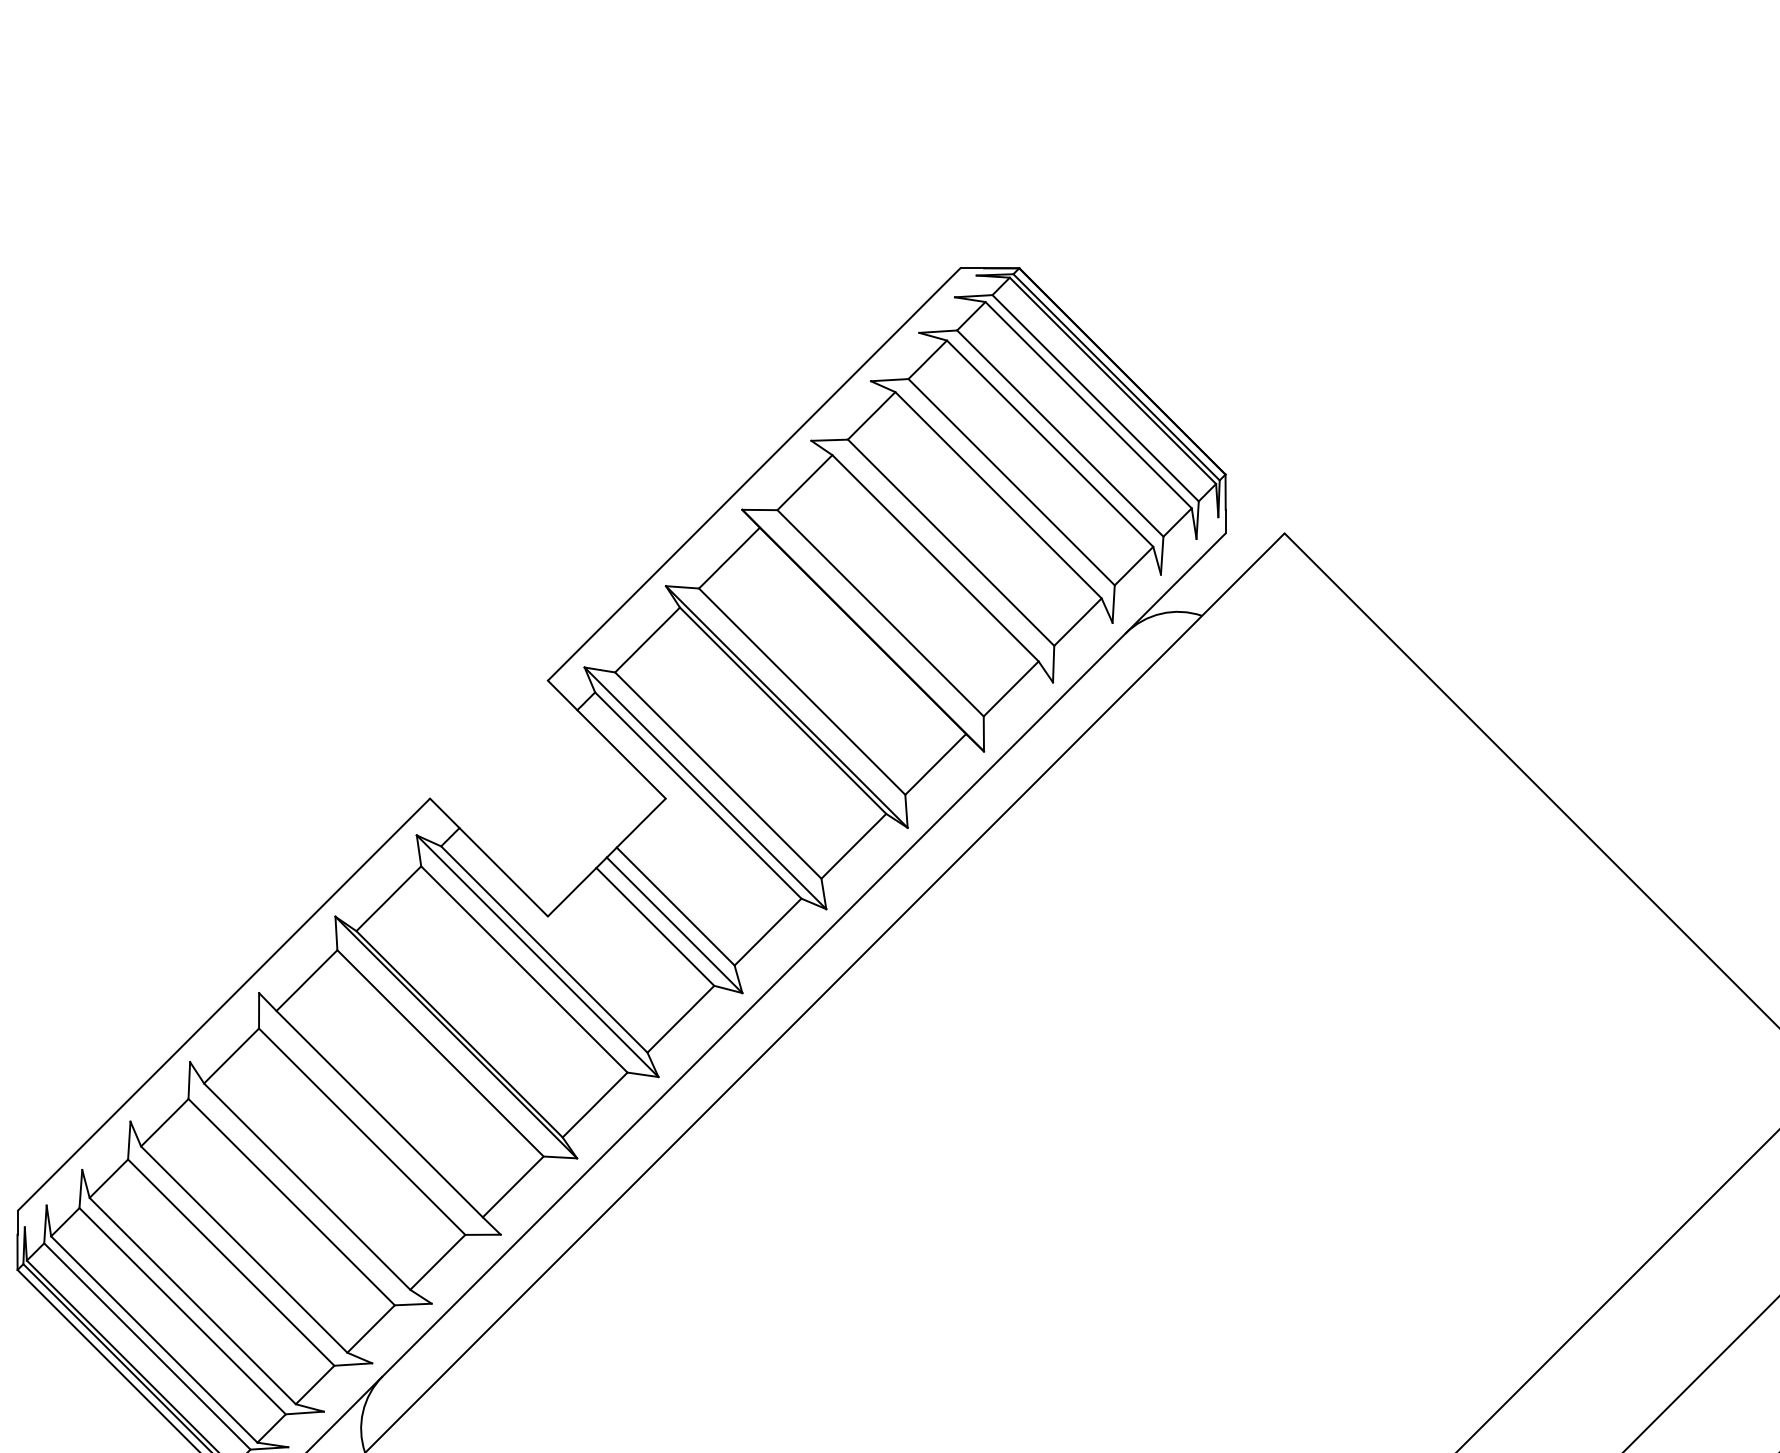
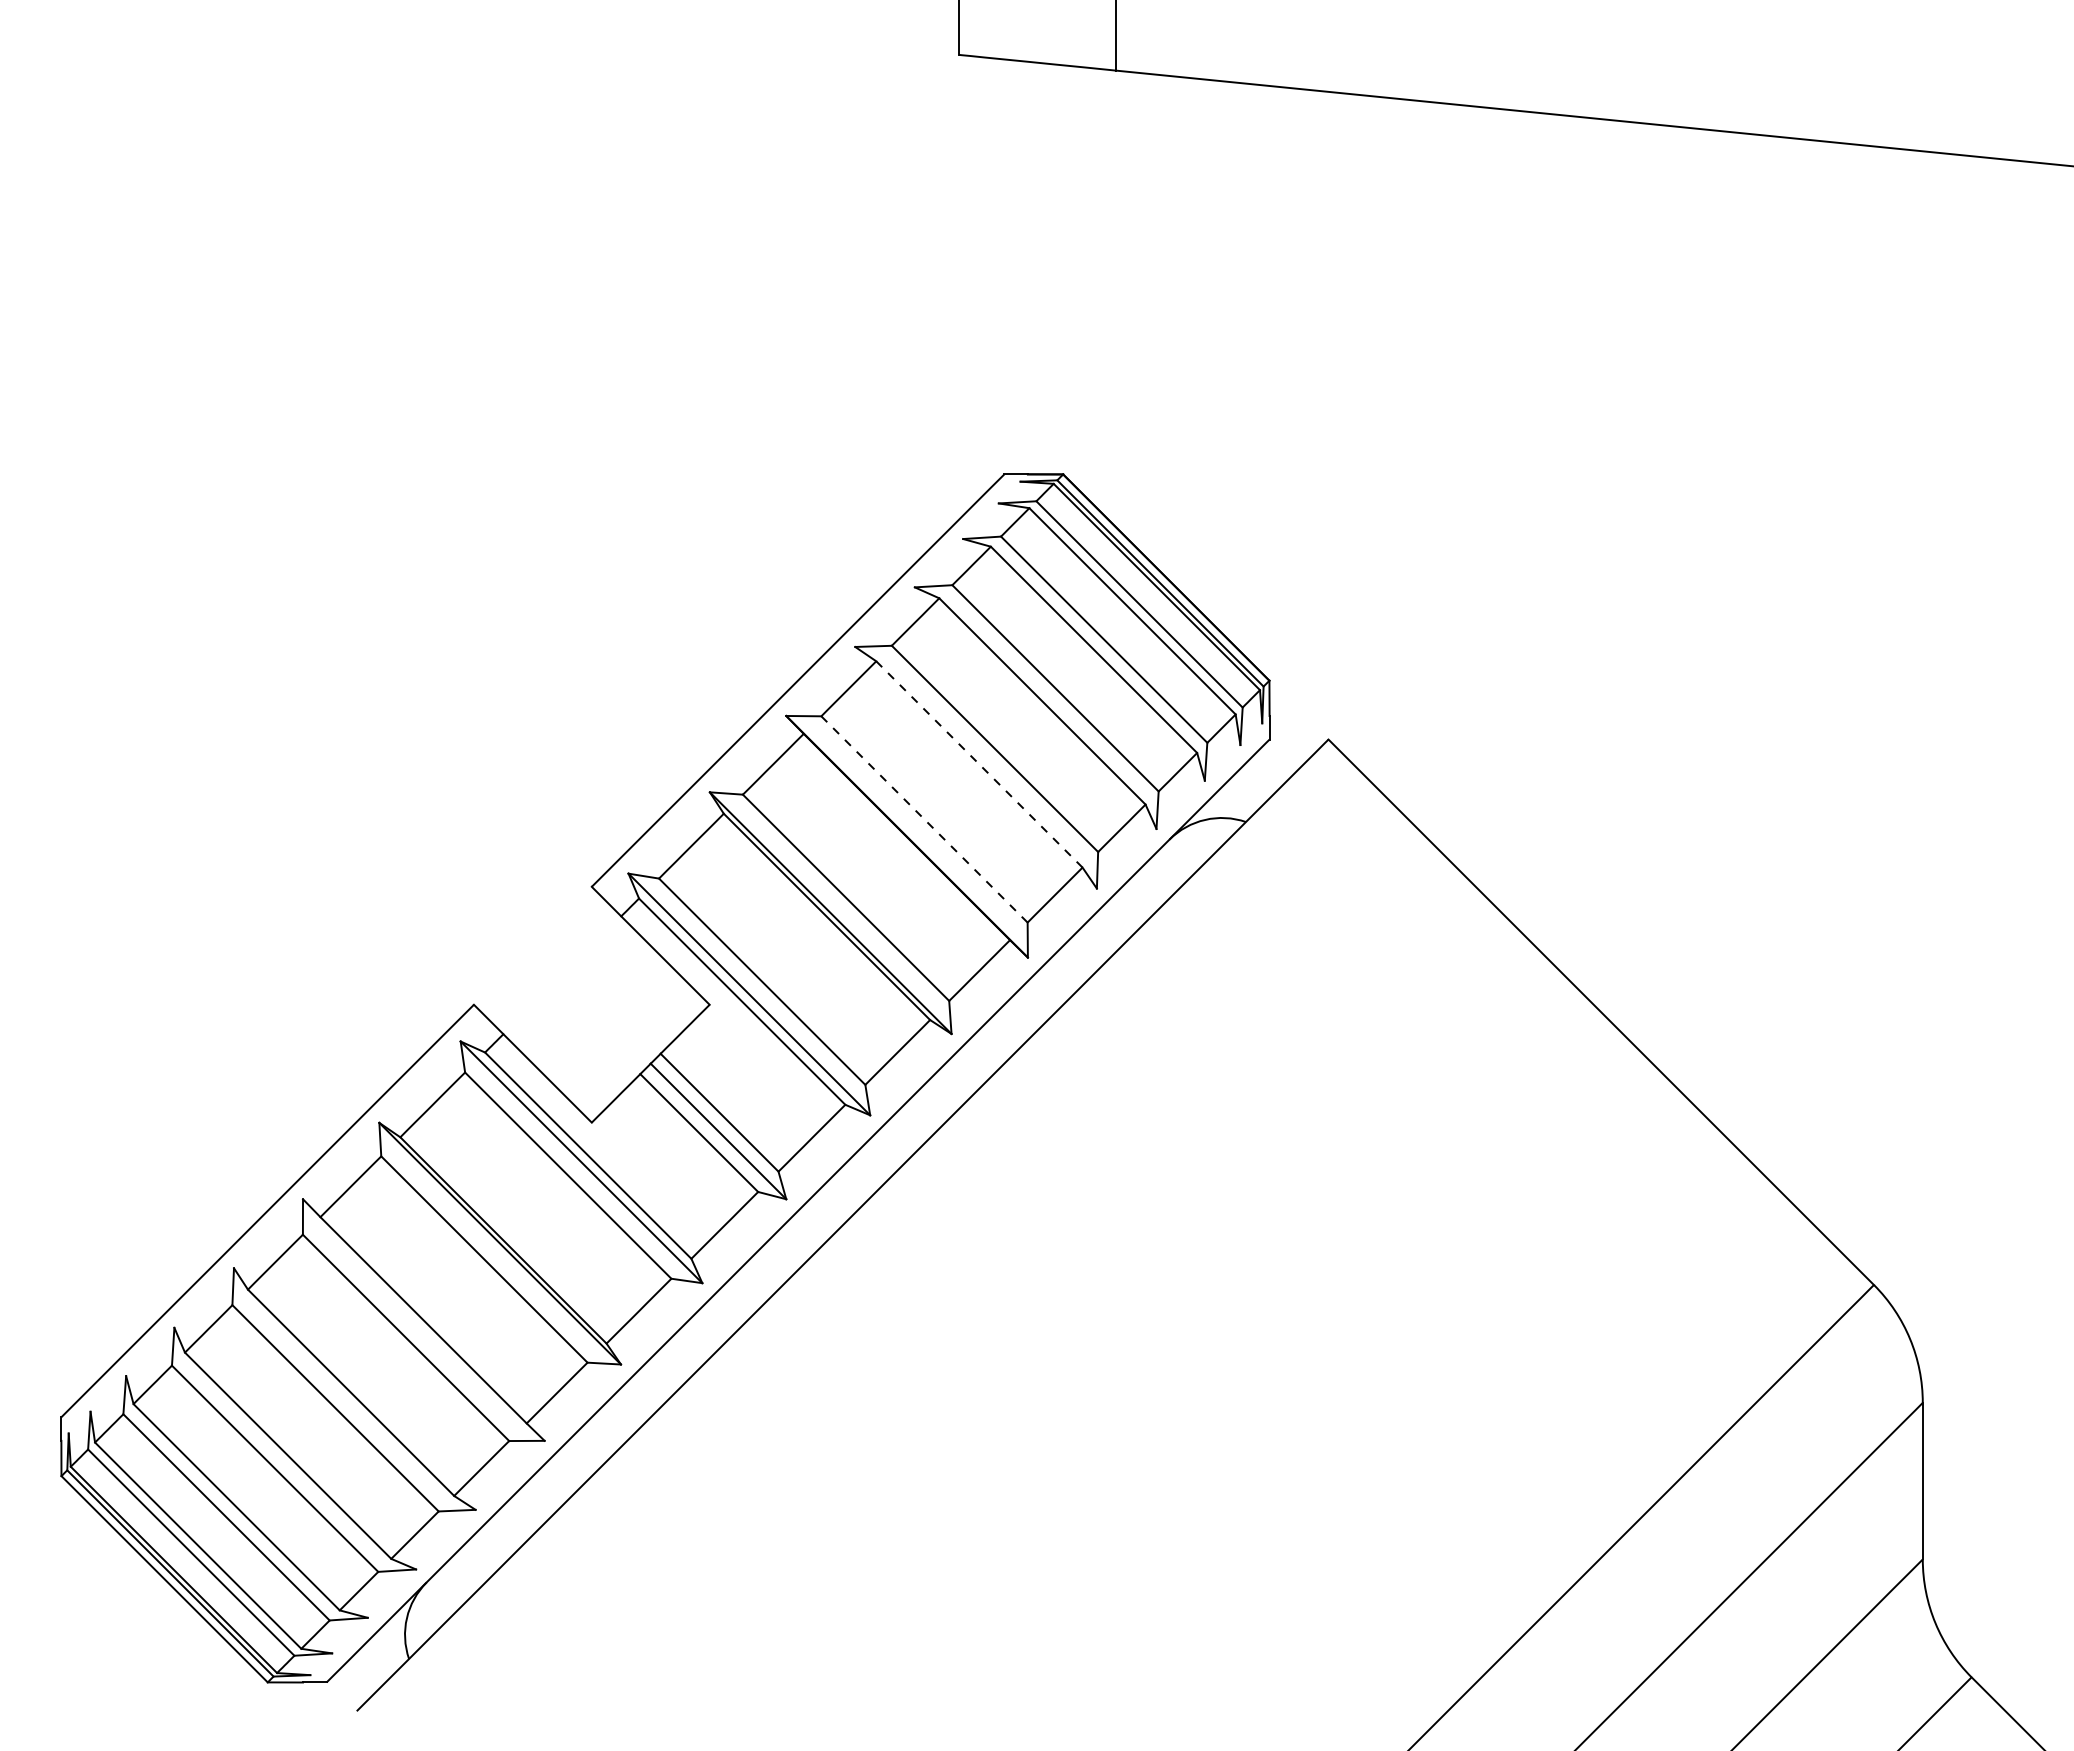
line: (935, 558) -> (979, 764), solid -> dashed
line: (880, 613) -> (924, 819), solid -> dashed

